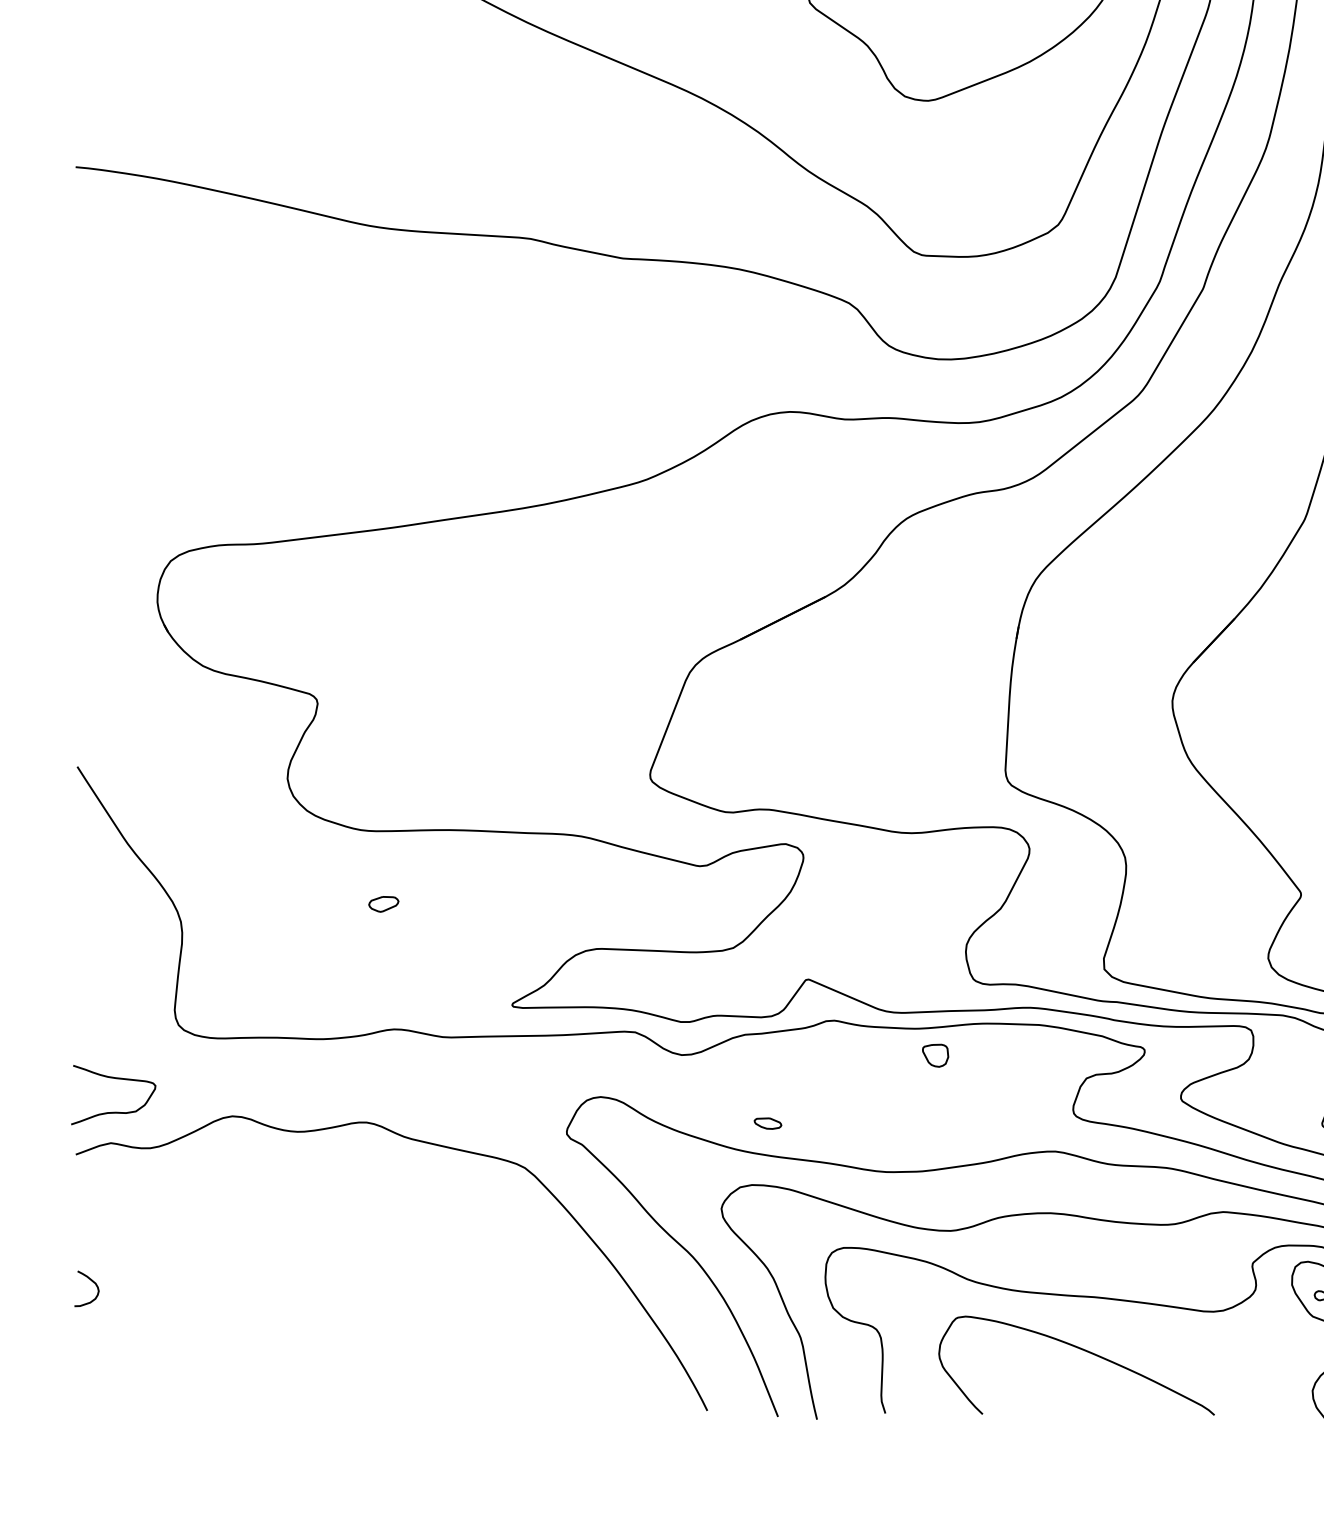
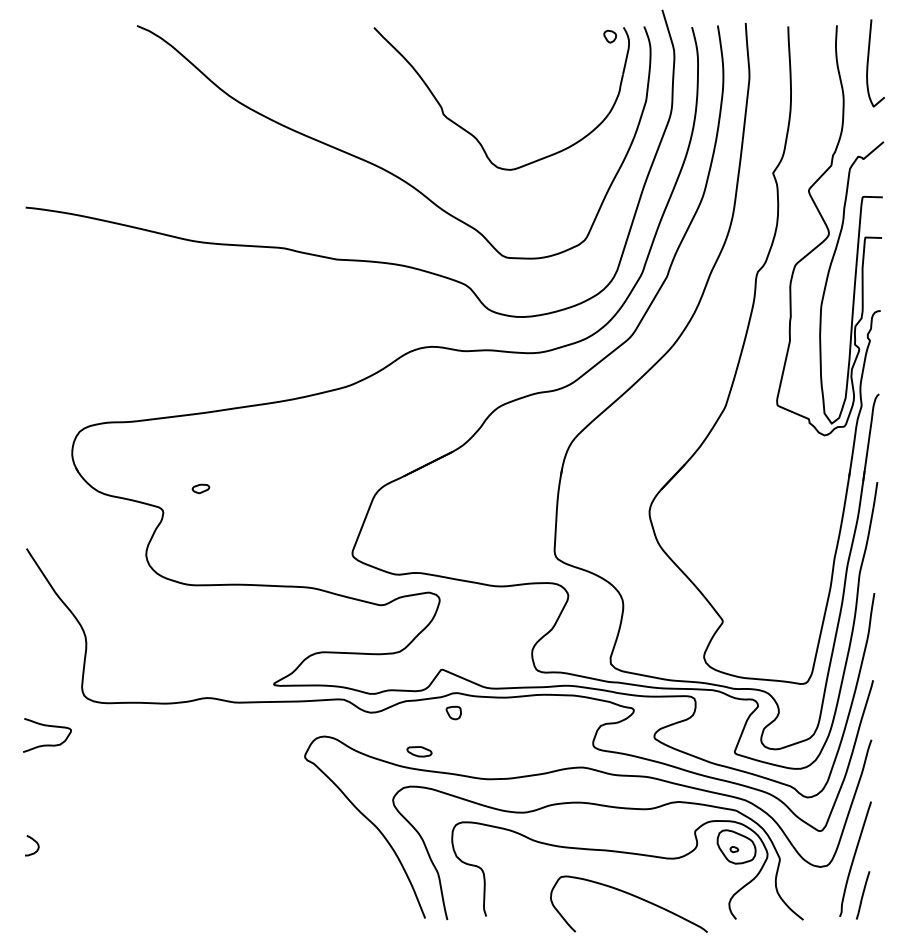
part: (382, 903) -> (200, 488), moved
part: (934, 1054) -> (453, 712), moved
part: (767, 1123) -> (419, 751), size x1.6
curve: (418, 1142) -> (220, 762), removed
curve: (1082, 1351) -> (632, 896), moved

